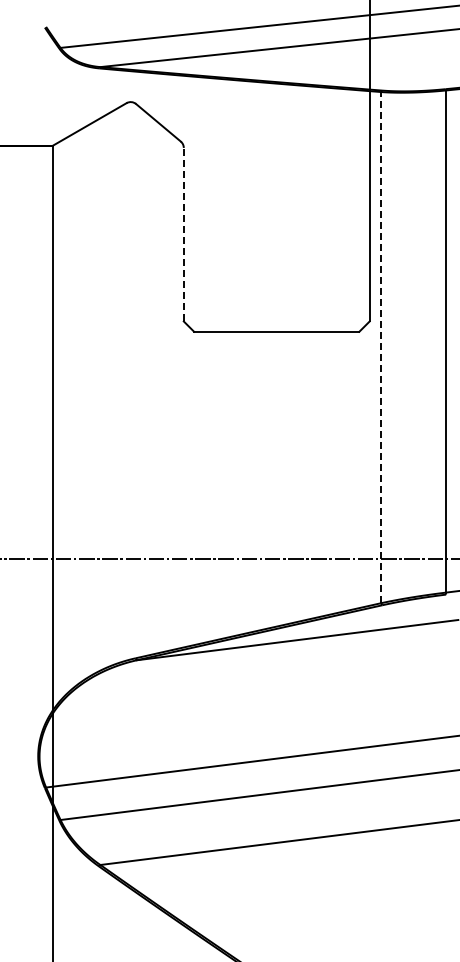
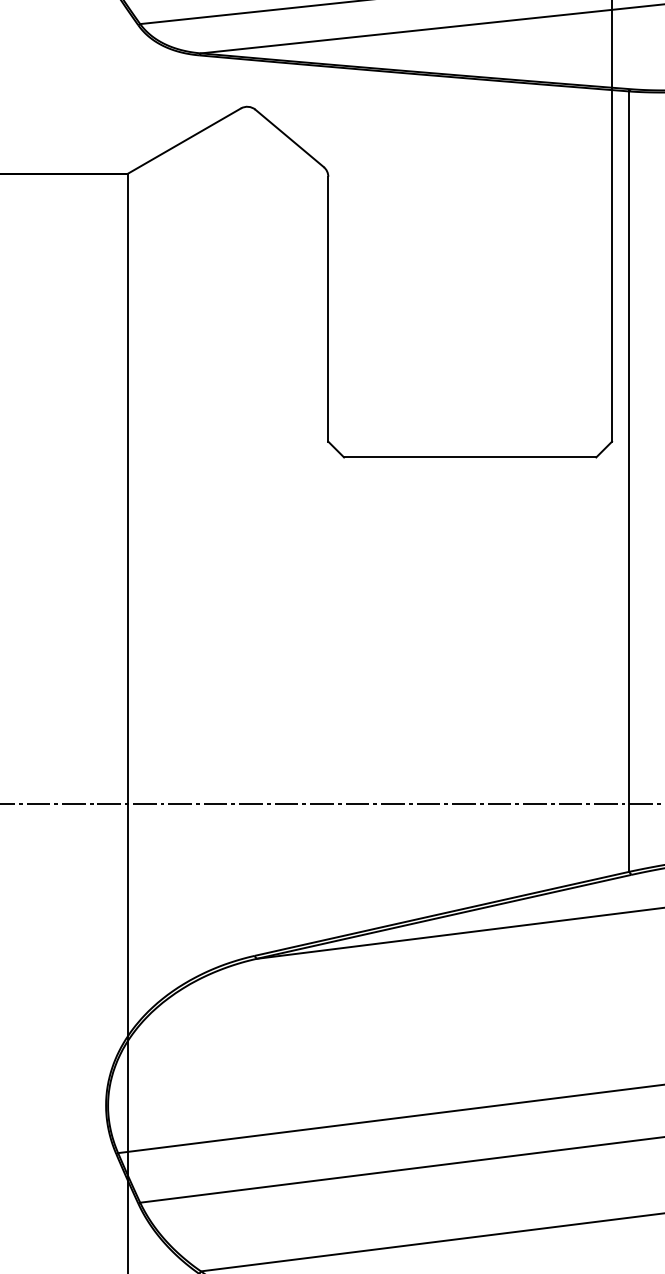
line: (183, 234) -> (327, 308), dashed -> solid
line: (380, 347) -> (628, 481), dashed -> solid

